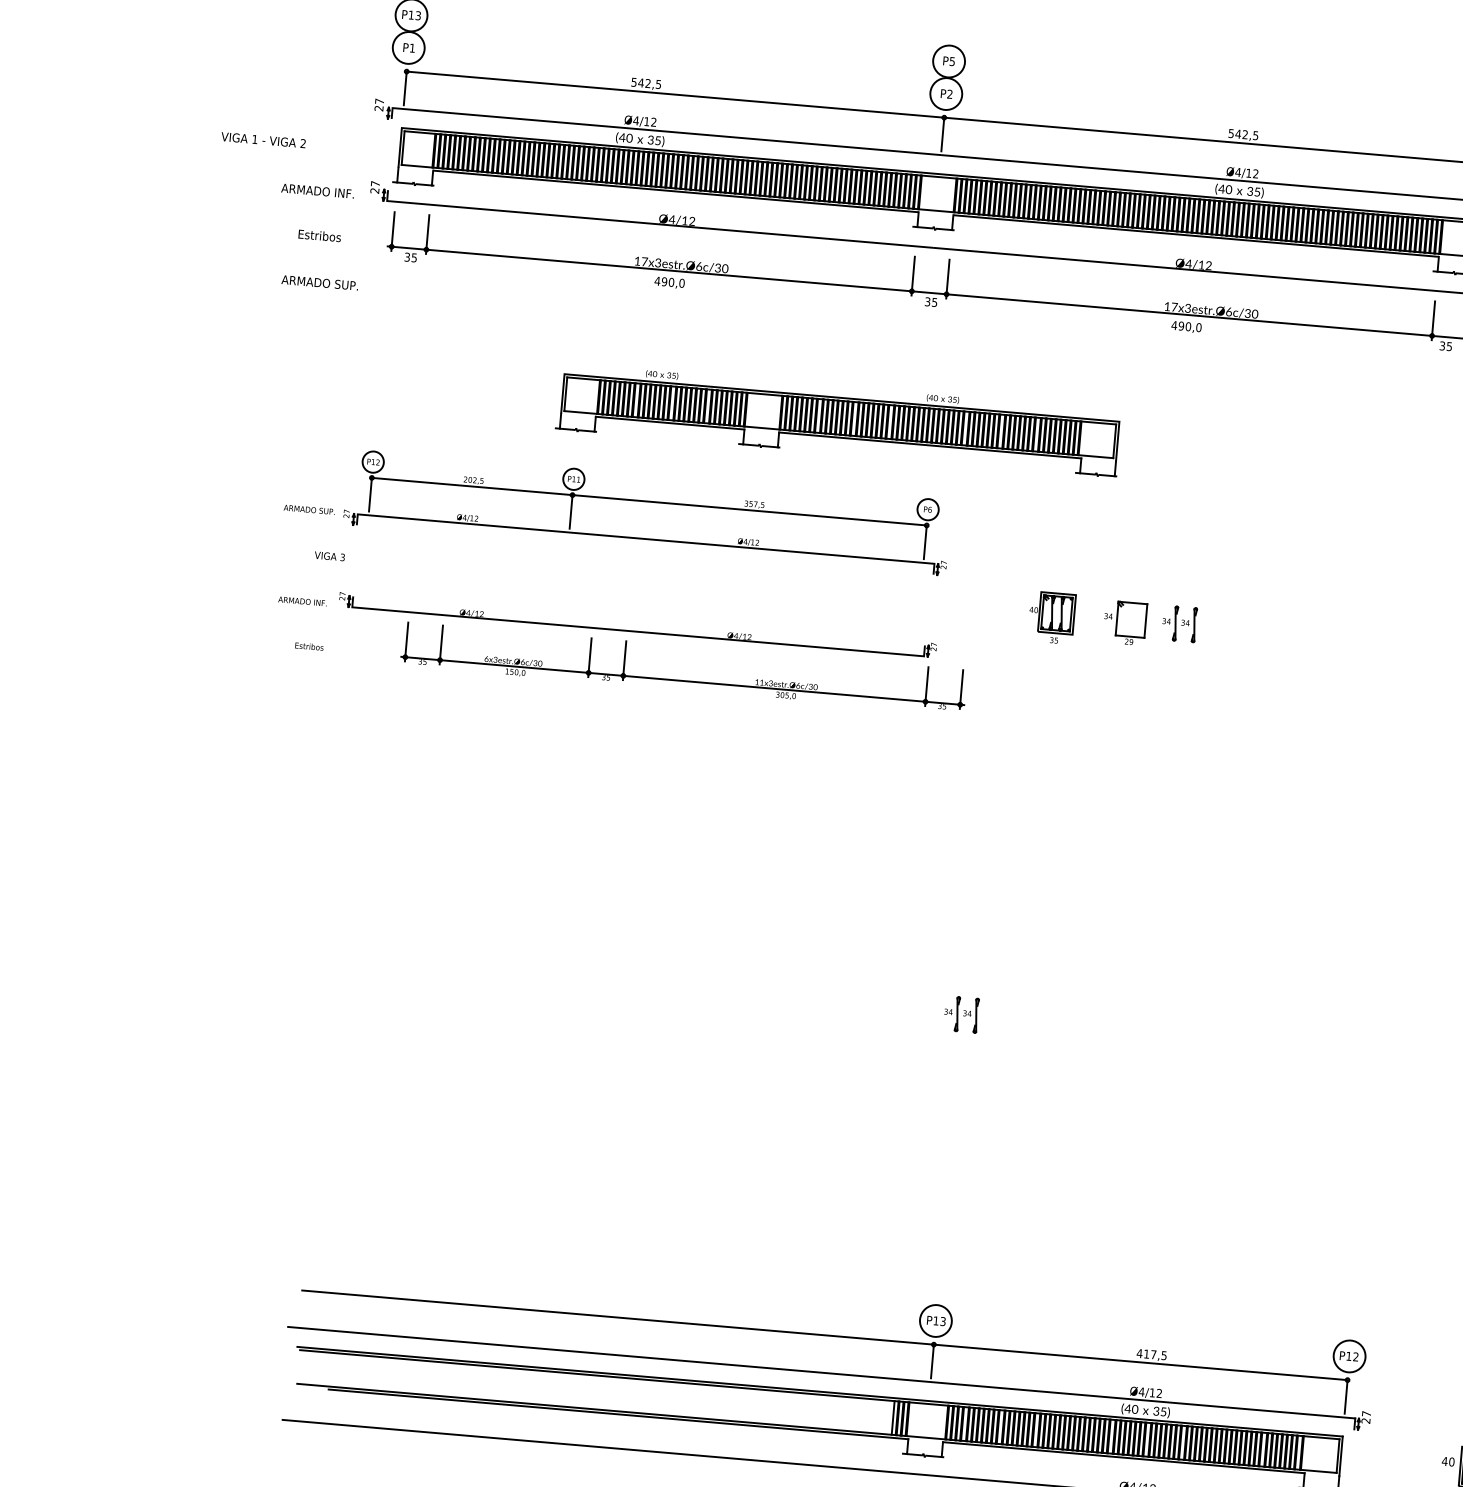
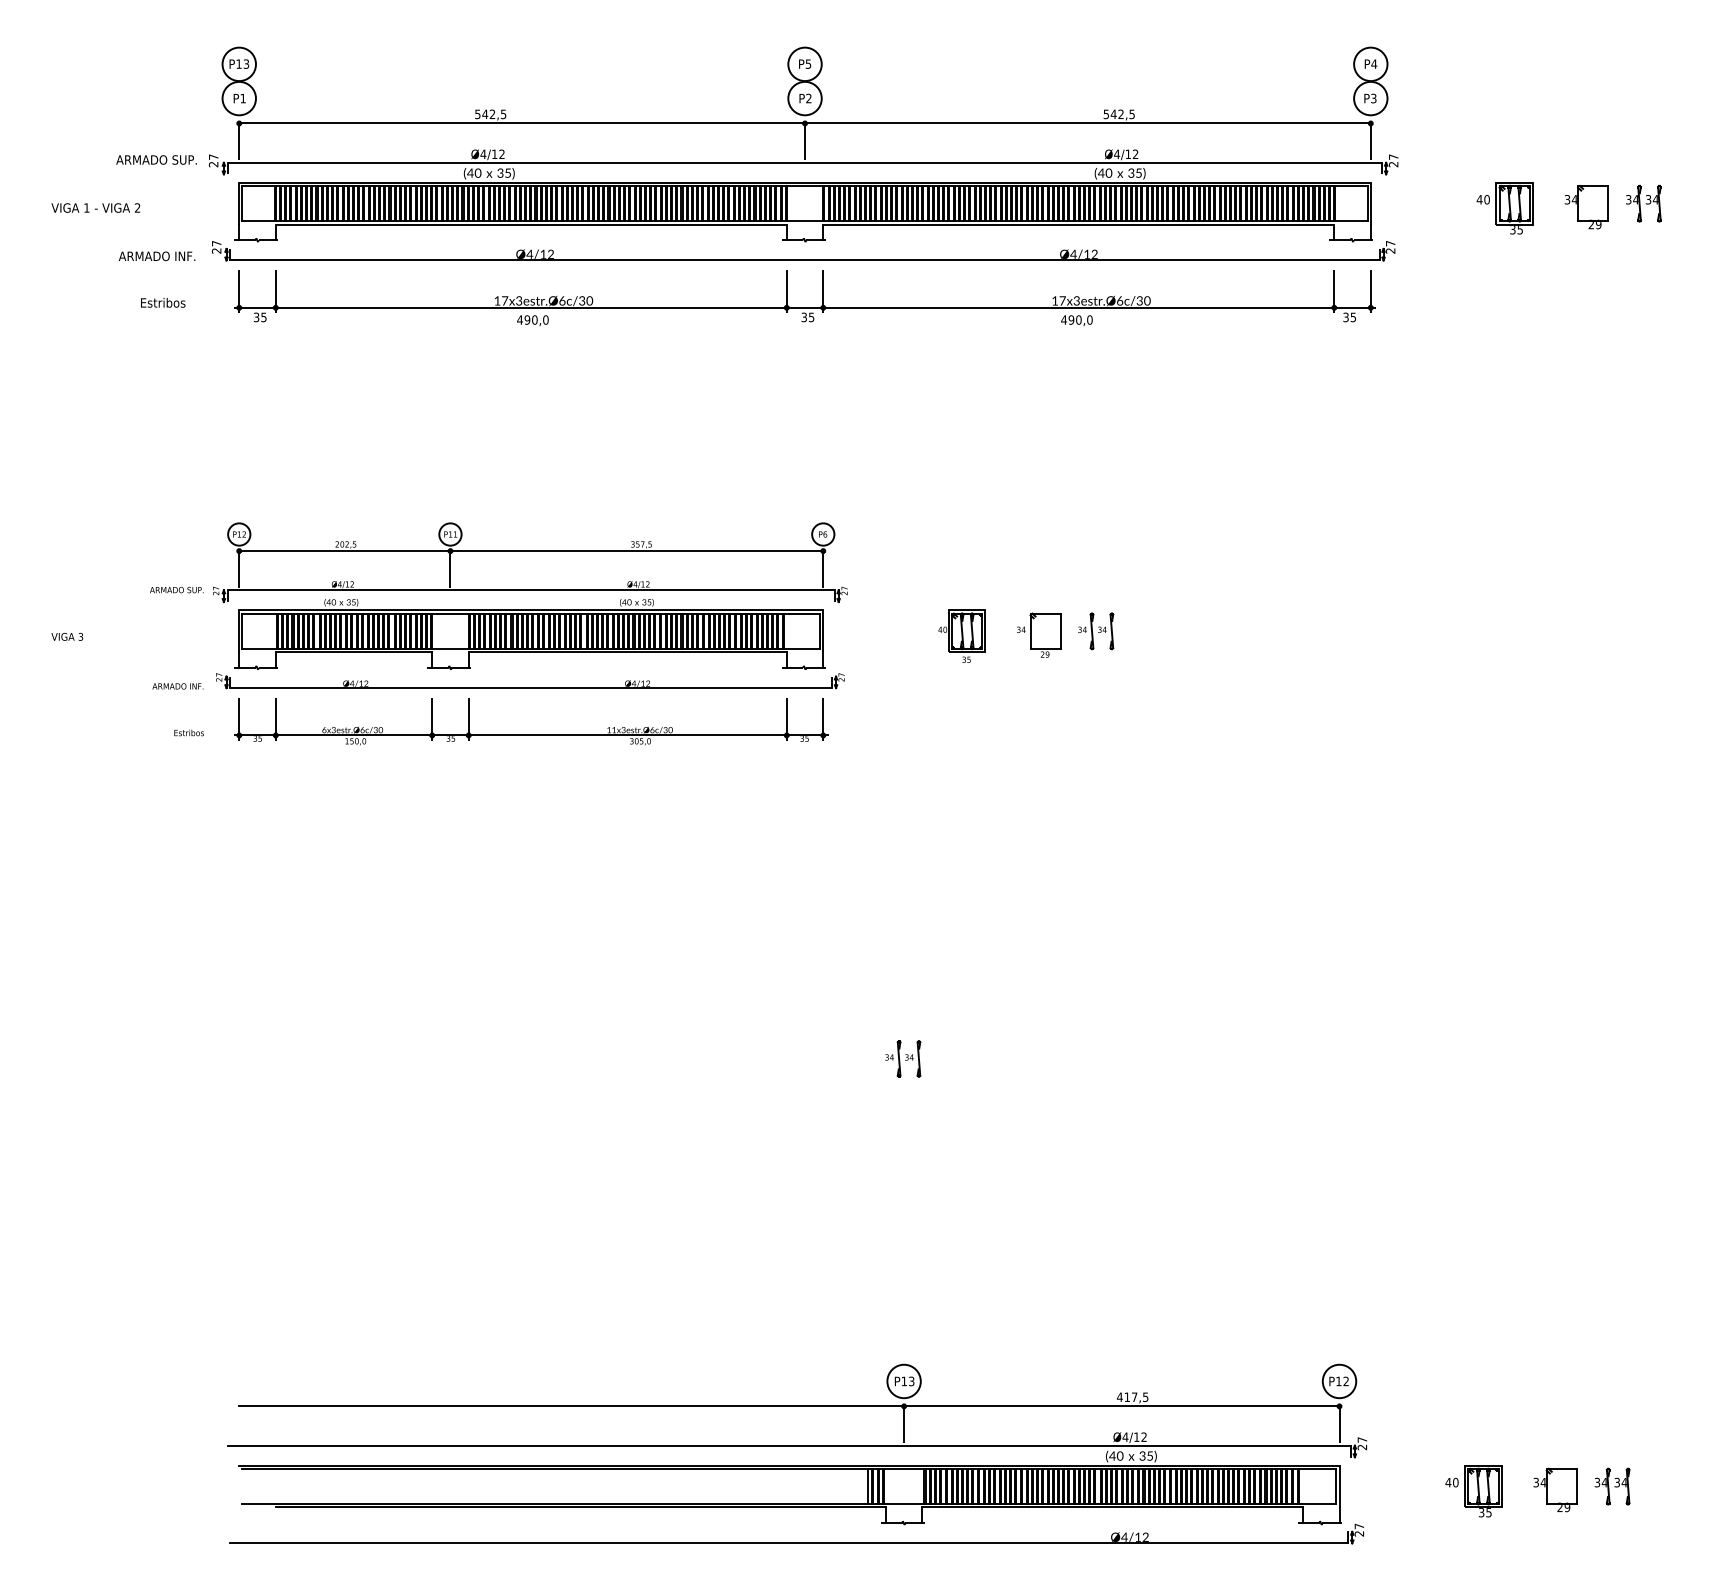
text: (319, 282) -> (156, 159), moved
part: (838, 420) -> (529, 634), moved
text: (329, 556) -> (67, 636), moved
part: (683, 680) -> (531, 734), moved

